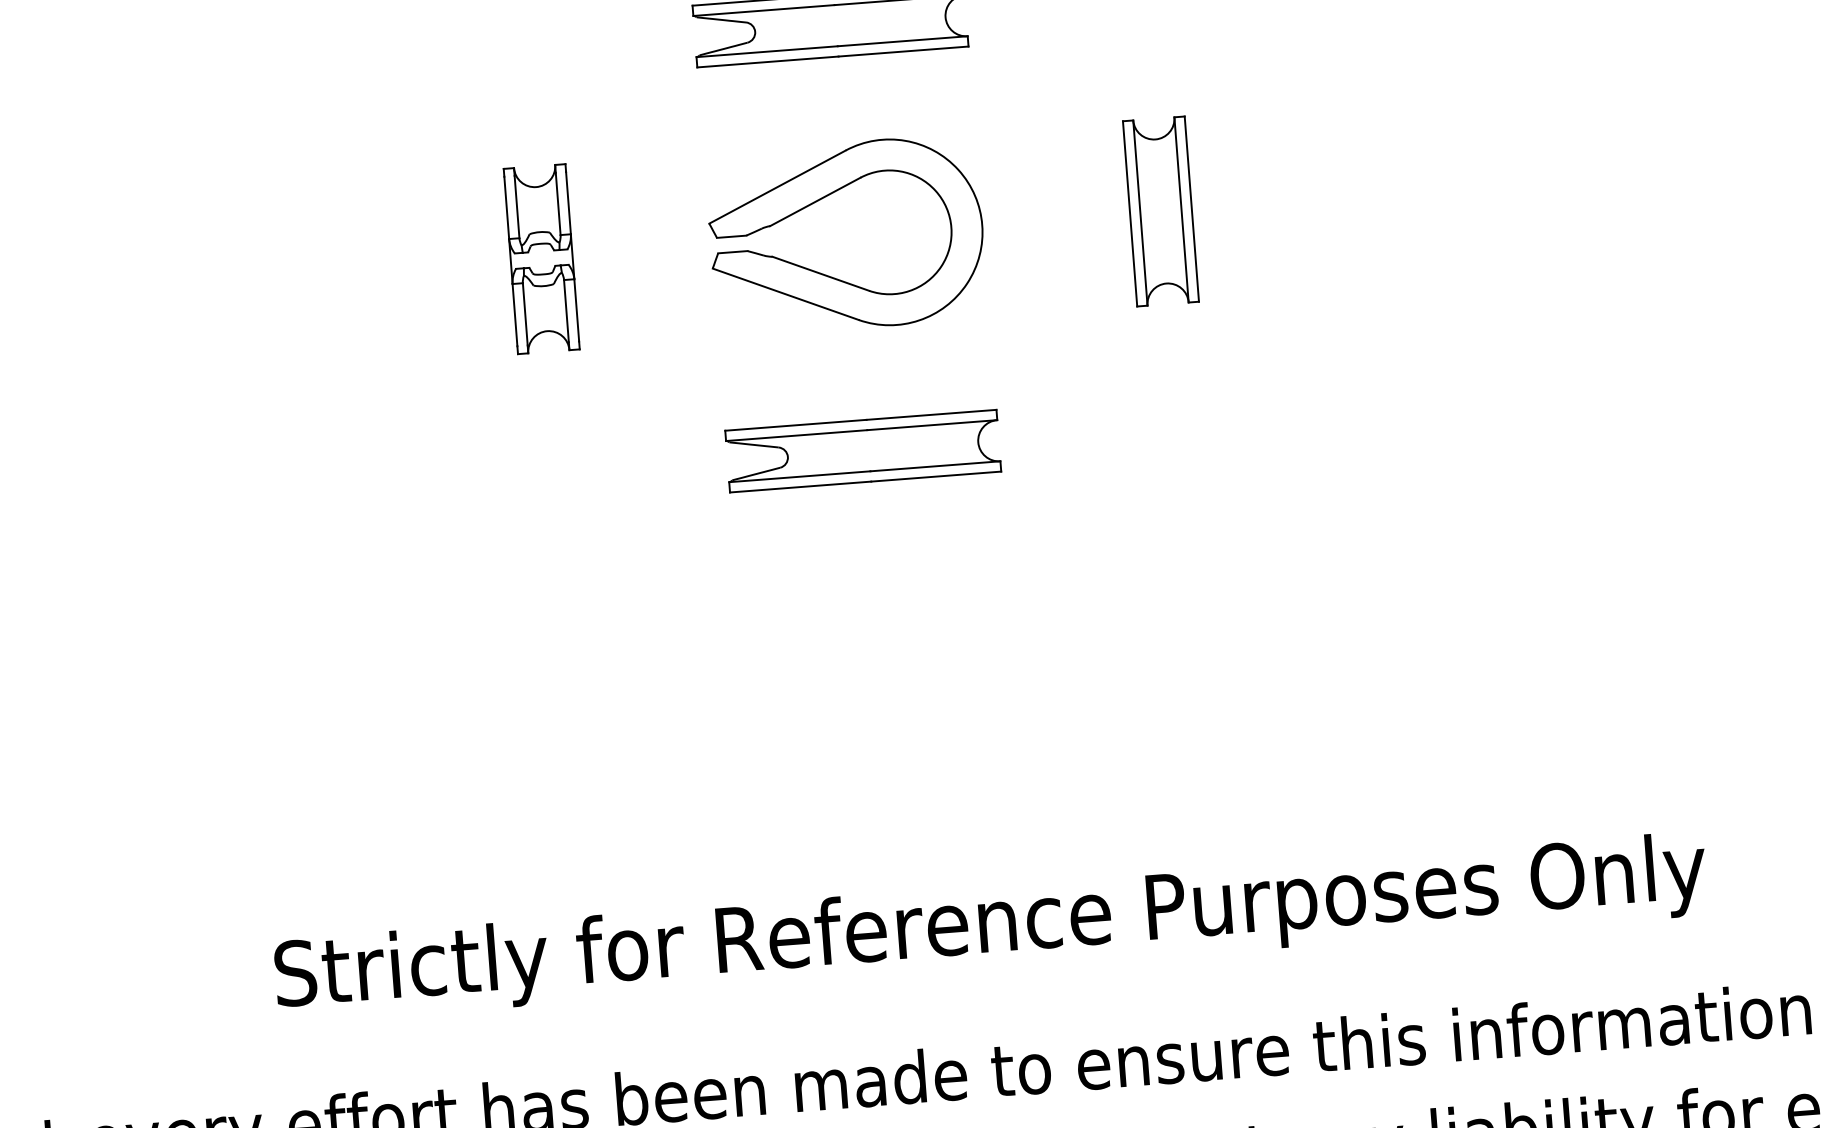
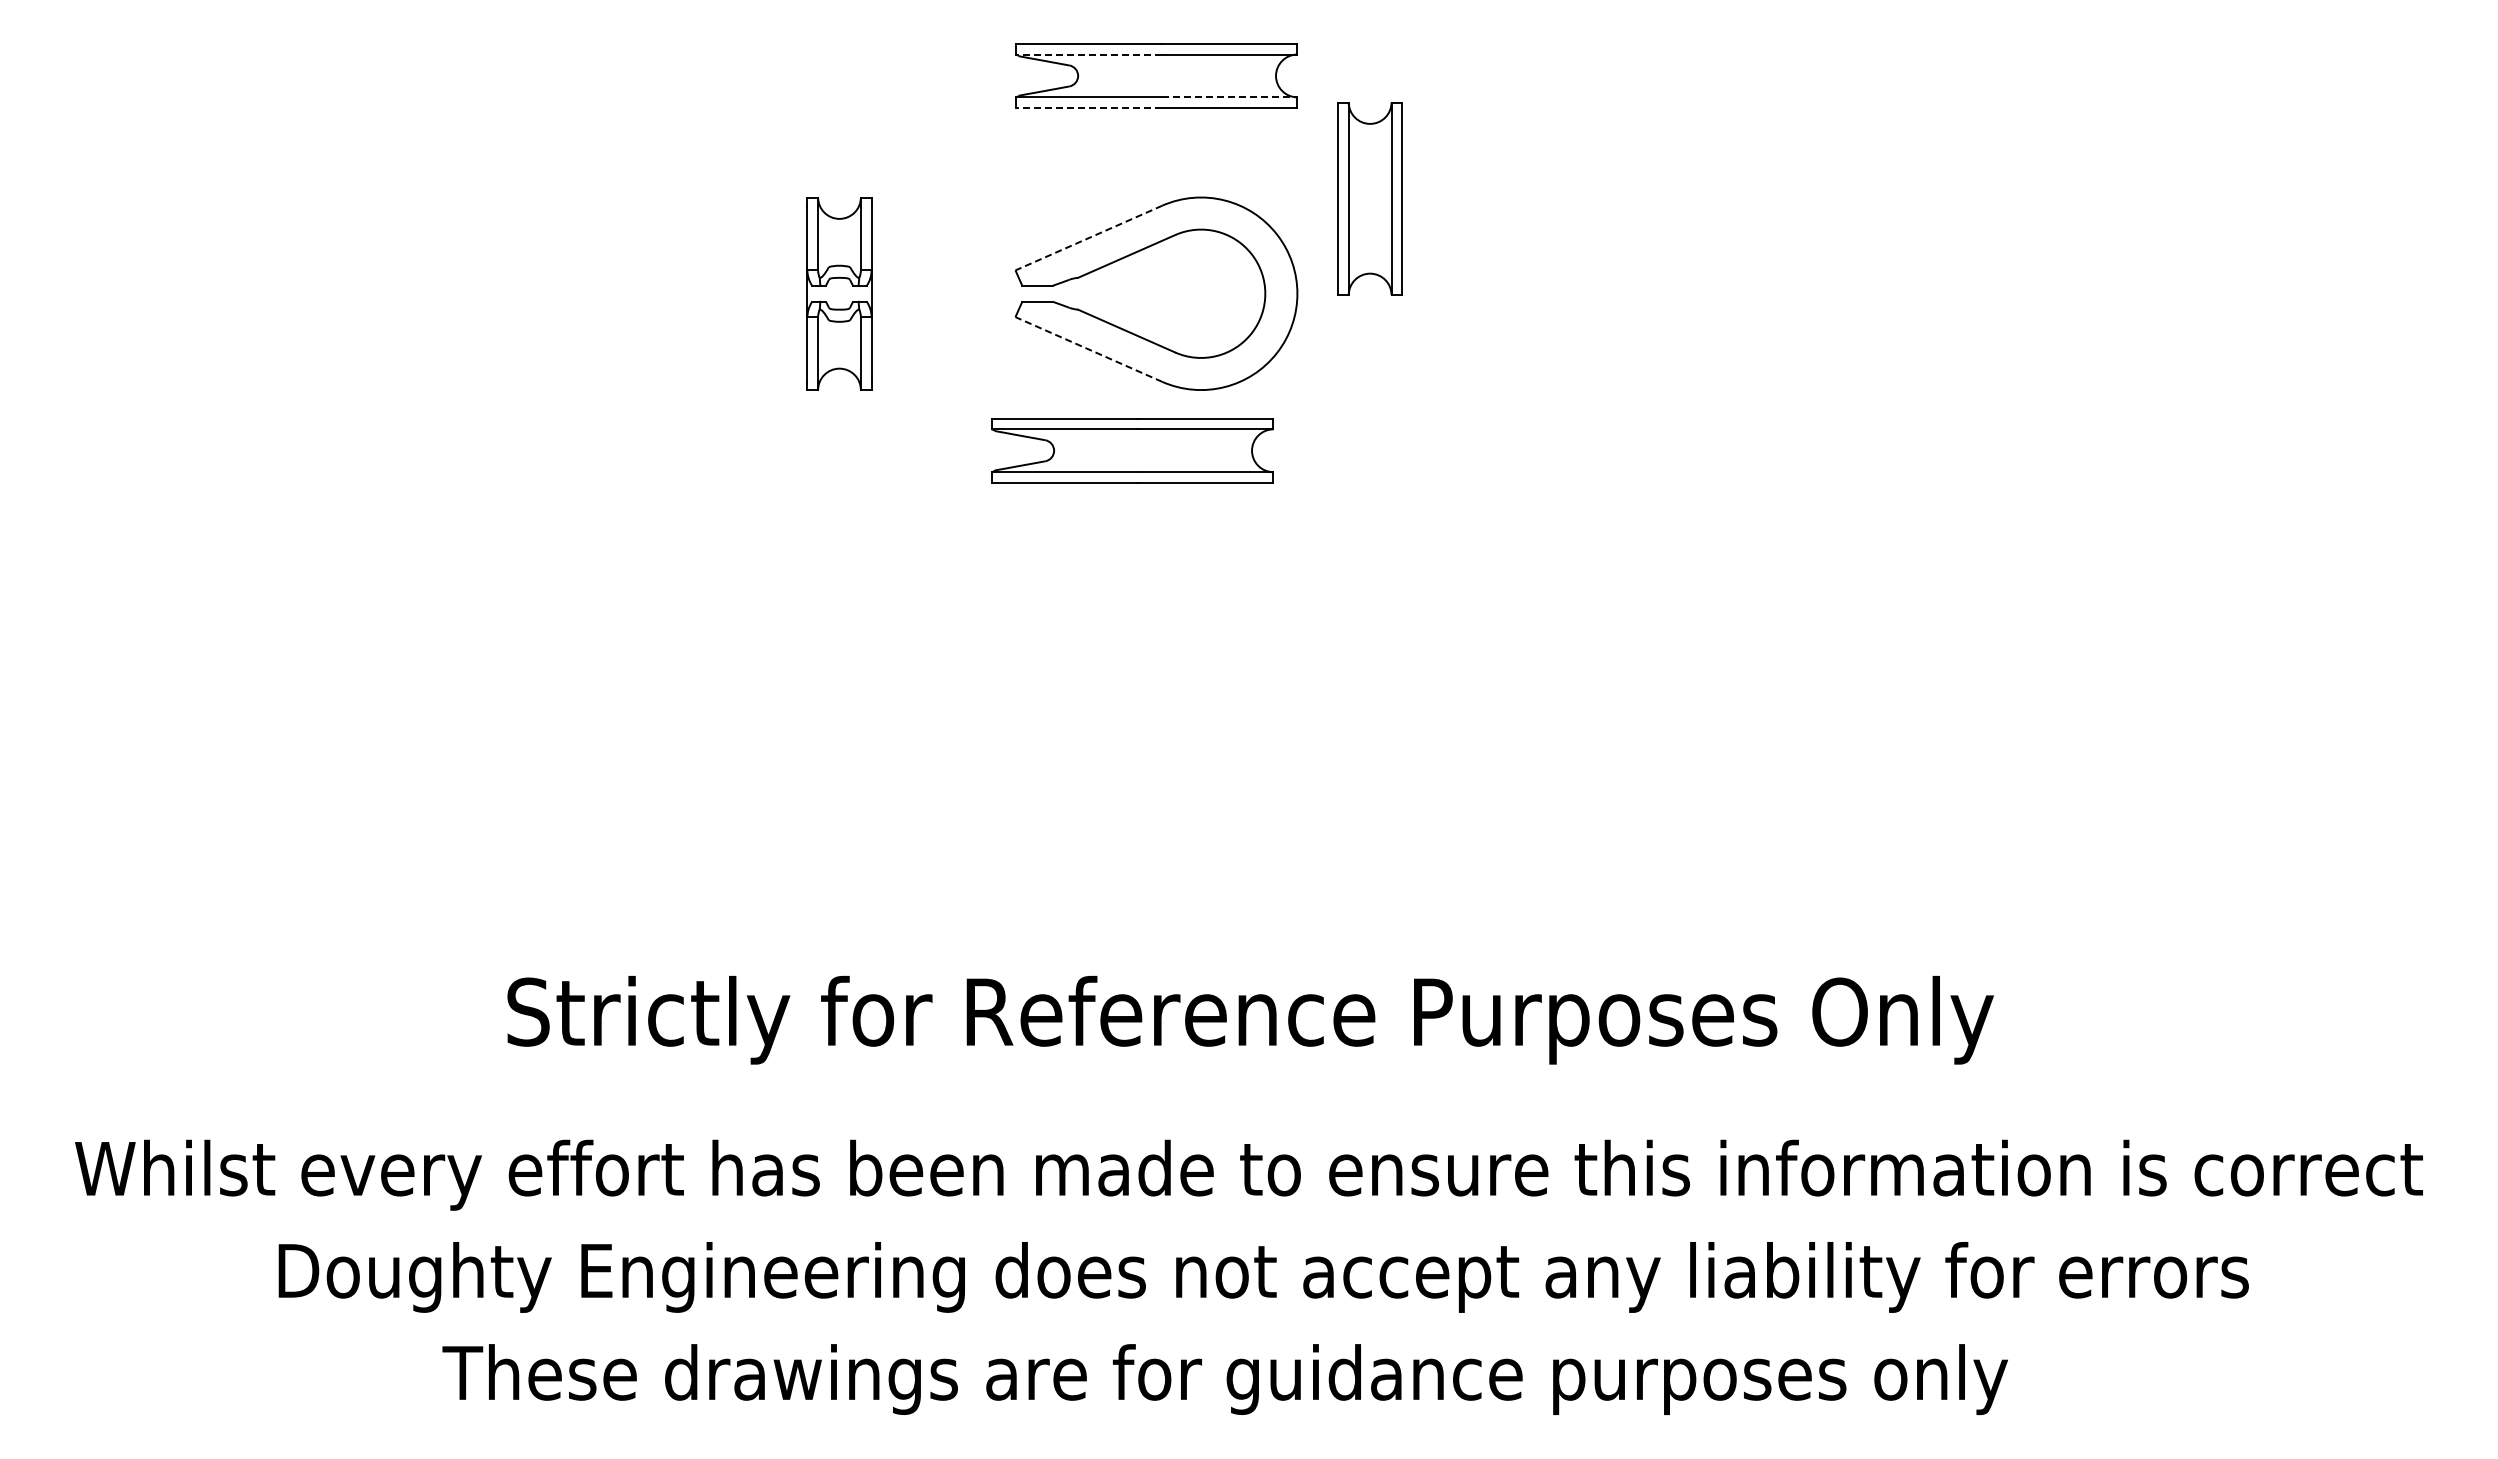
line: (763, 10) -> (1088, 54), solid -> dashed
line: (902, 41) -> (1229, 97), solid -> dashed
line: (767, 62) -> (1088, 108), solid -> dashed
line: (777, 187) -> (1088, 238), solid -> dashed
part: (1160, 211) -> (1369, 198), moved
line: (785, 294) -> (1088, 349), solid -> dashed
part: (863, 450) -> (1132, 450), moved

